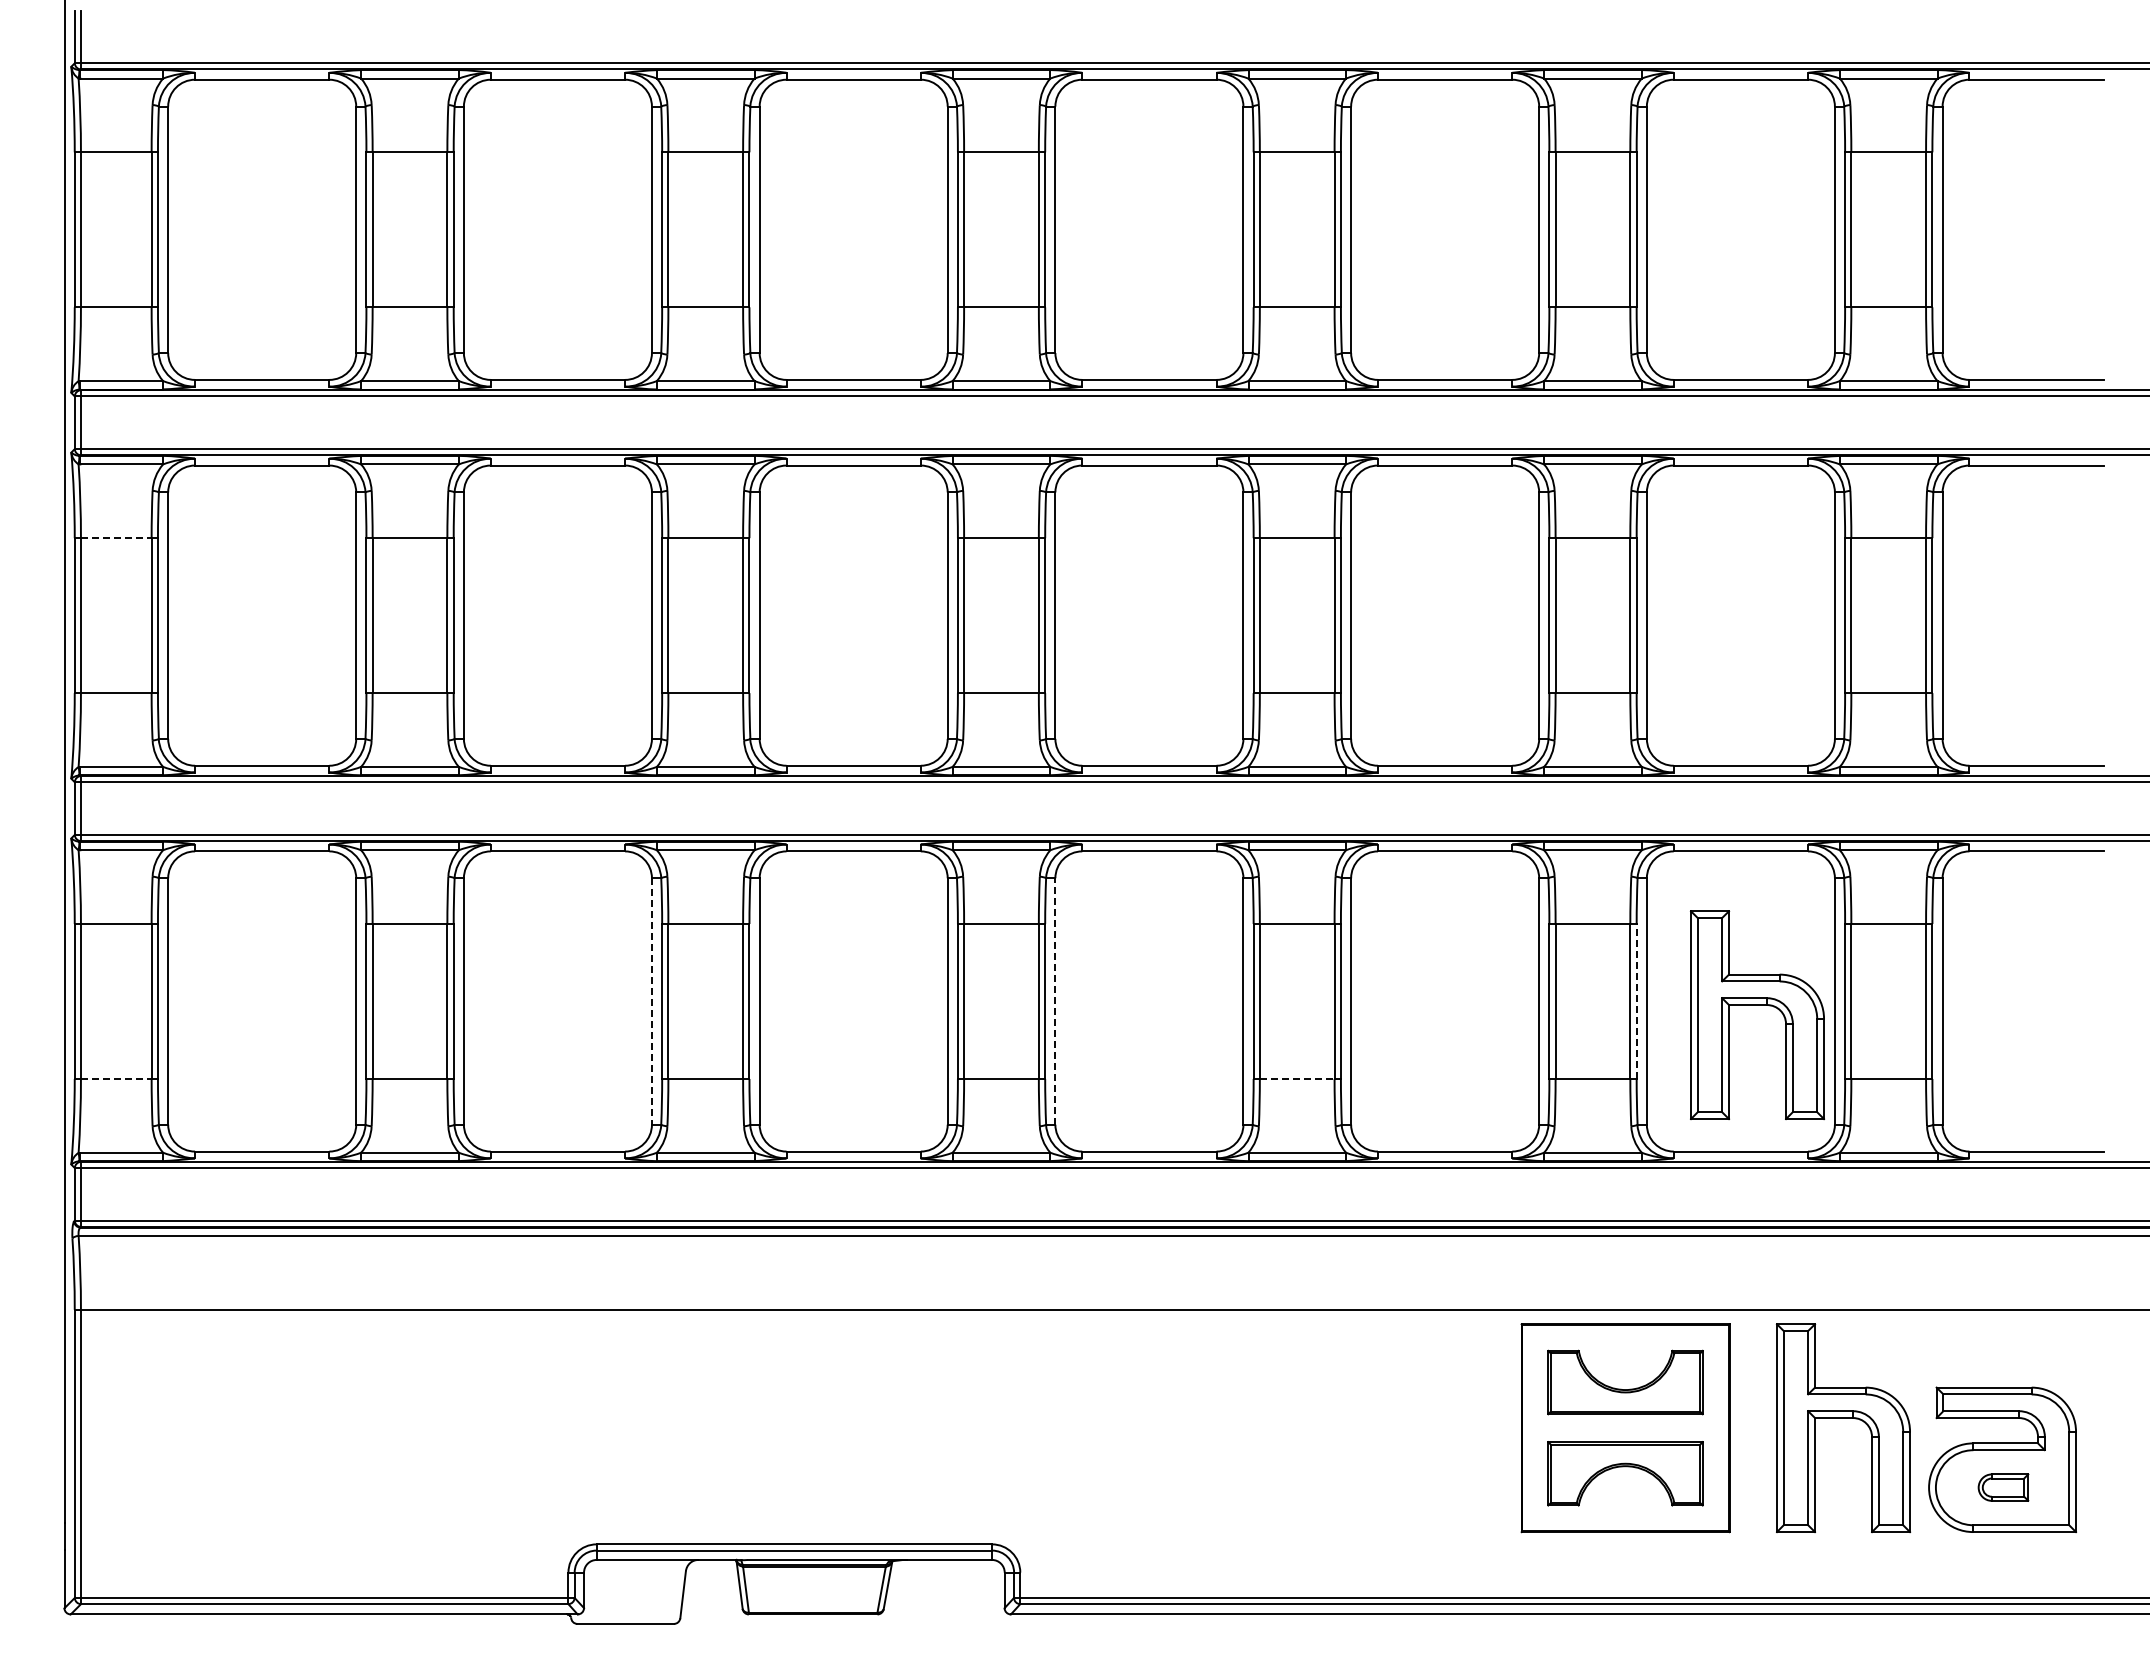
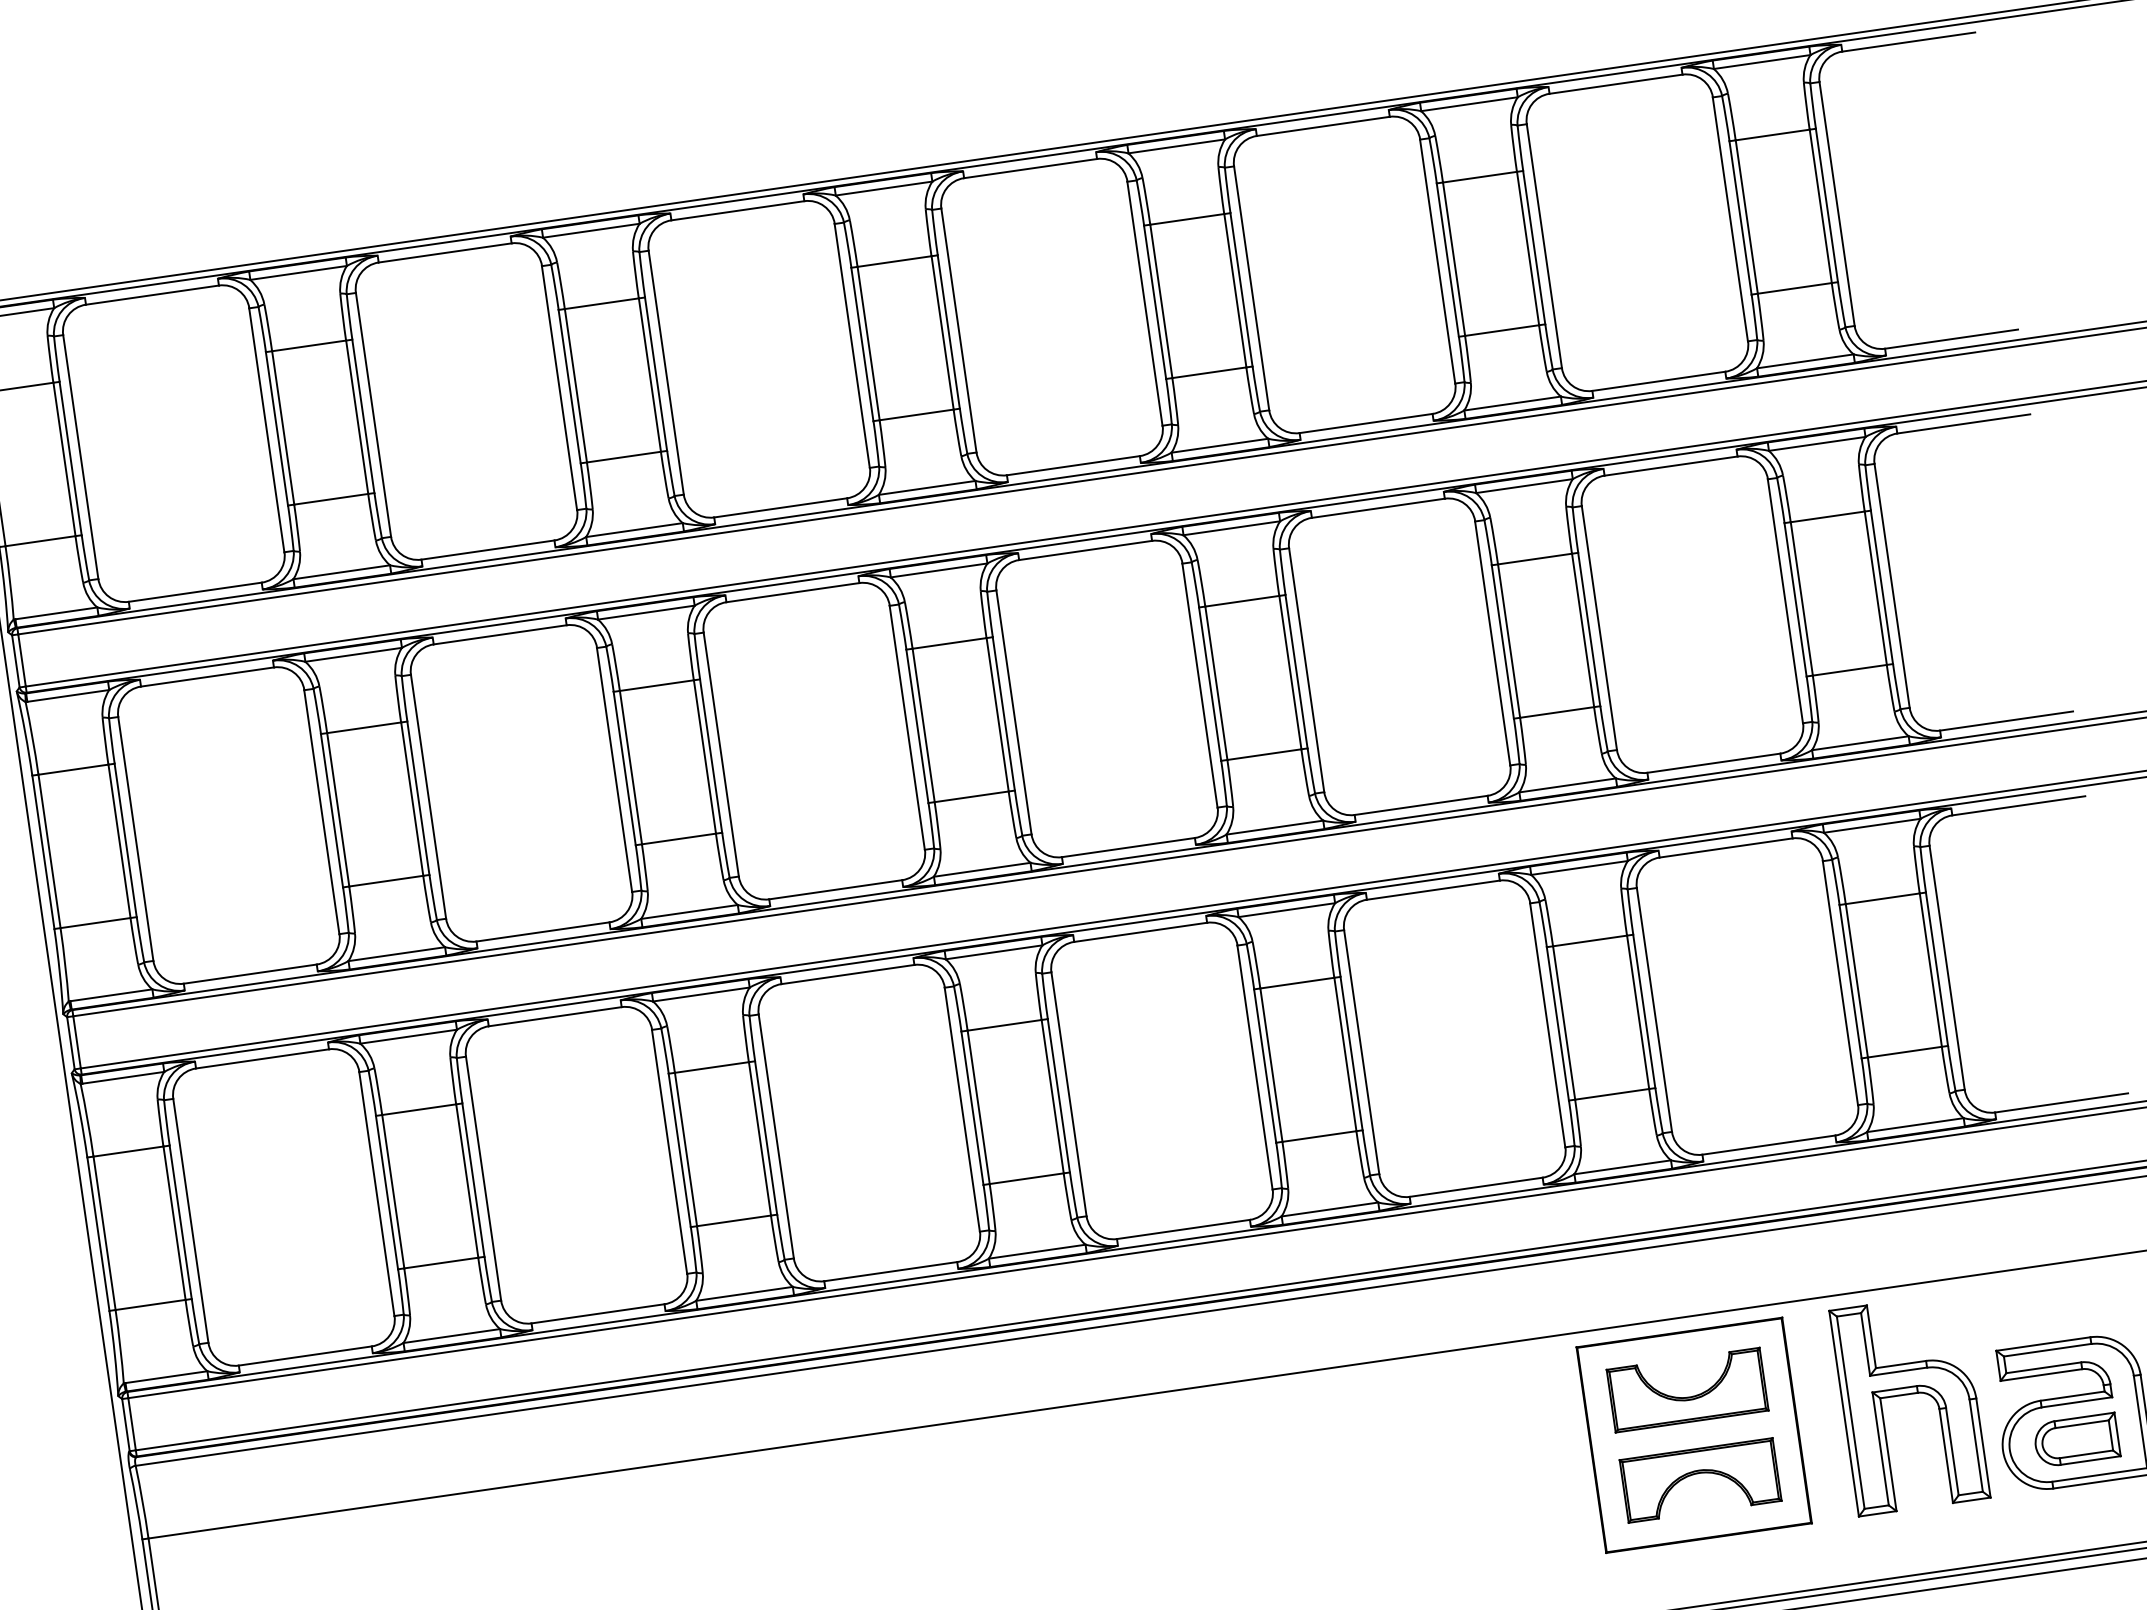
line: (116, 538) -> (73, 769), dashed -> solid
line: (1055, 1000) -> (1068, 1093), dashed -> solid
line: (1636, 1000) -> (1644, 1010), dashed -> solid
line: (651, 1001) -> (669, 1151), dashed -> solid
part: (1757, 1005) -> (1764, 998), removed
line: (116, 1078) -> (150, 1304), dashed -> solid
line: (1297, 1078) -> (1319, 1136), dashed -> solid
part: (2003, 1487) -> (2076, 1440), size x1.67

